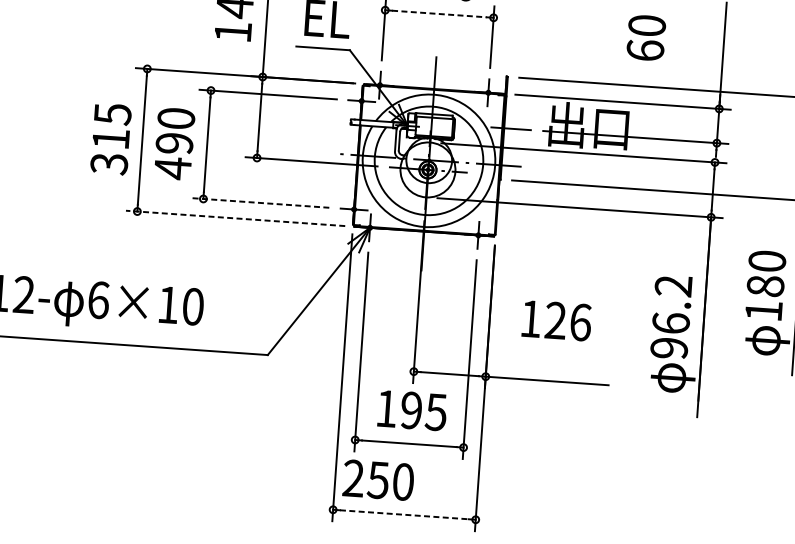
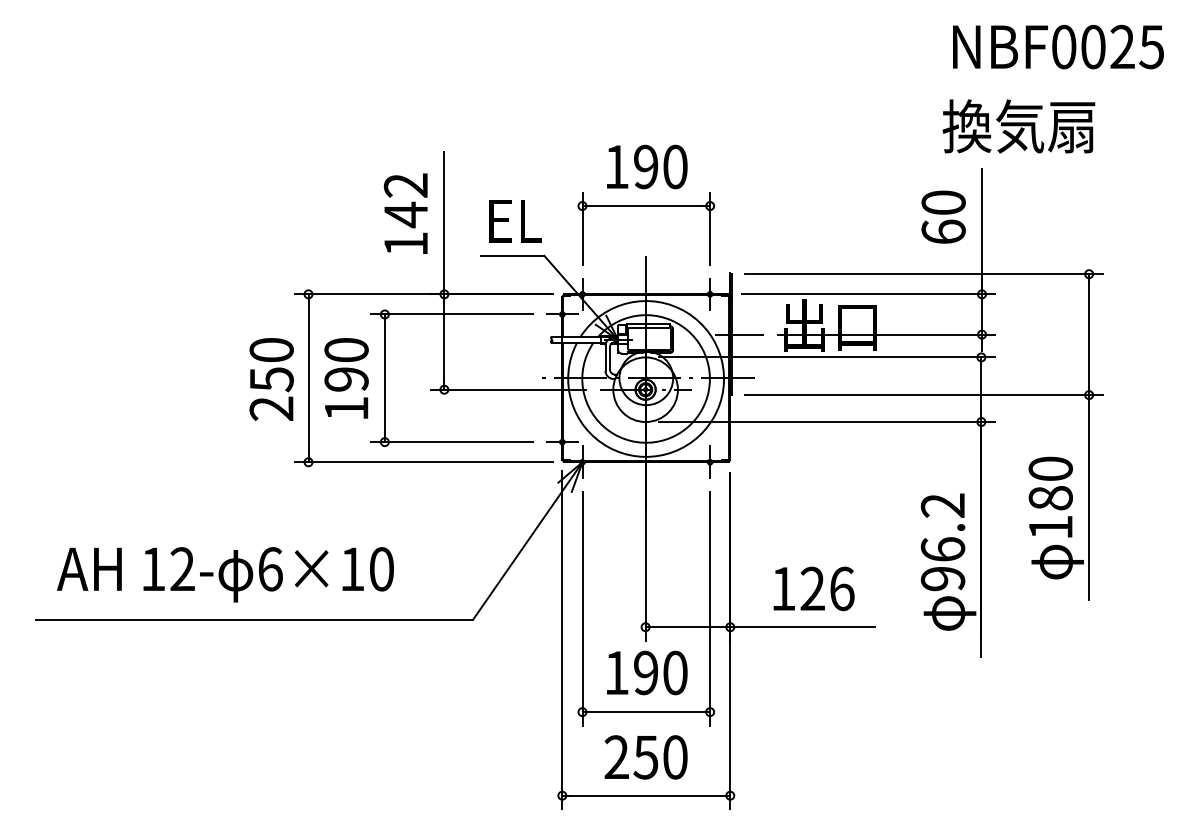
line: (439, 14) -> (646, 206), dashed -> solid
text: (646, 37) -> (943, 216), moved
text: (110, 139) -> (271, 379), 315 -> 250
text: (172, 168) -> (346, 408), 490 -> 190
line: (260, 203) -> (452, 442), dashed -> solid
line: (235, 218) -> (423, 462), dashed -> solid
text: (556, 320) -> (813, 588), moved
text: (435, 411) -> (674, 672), 195 -> 190
text: (377, 480) -> (645, 757), moved
line: (404, 514) -> (646, 795), dashed -> solid

